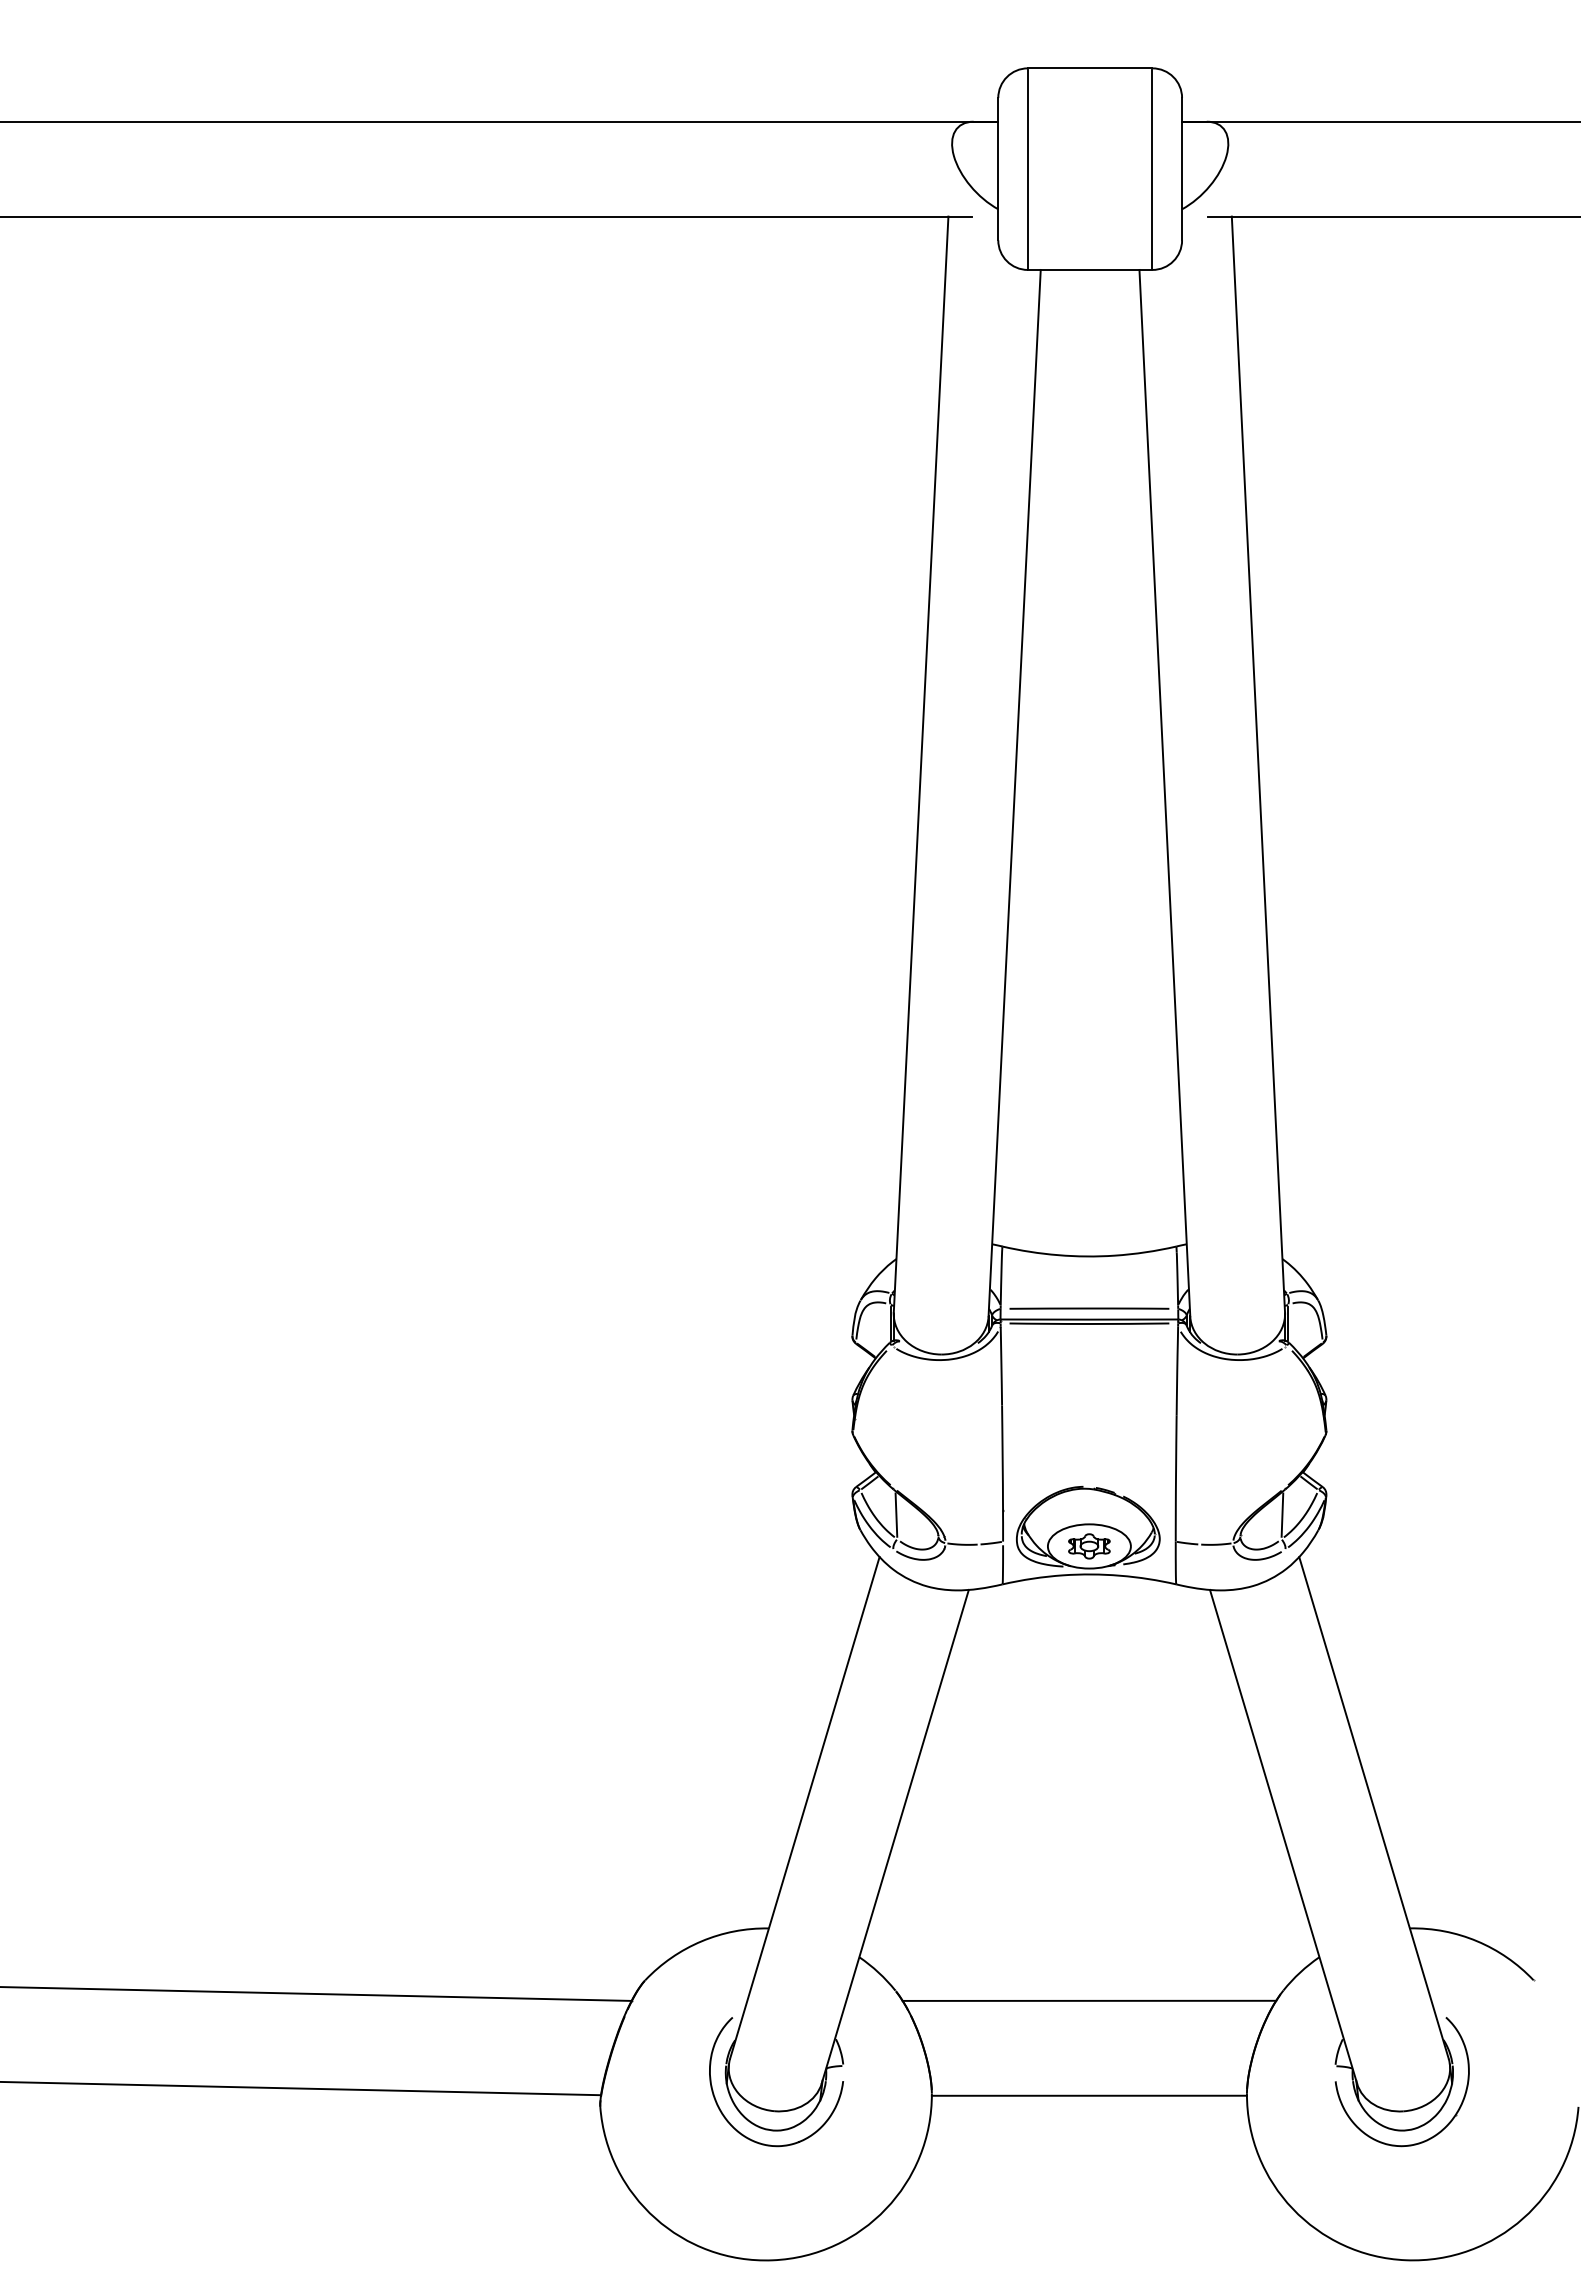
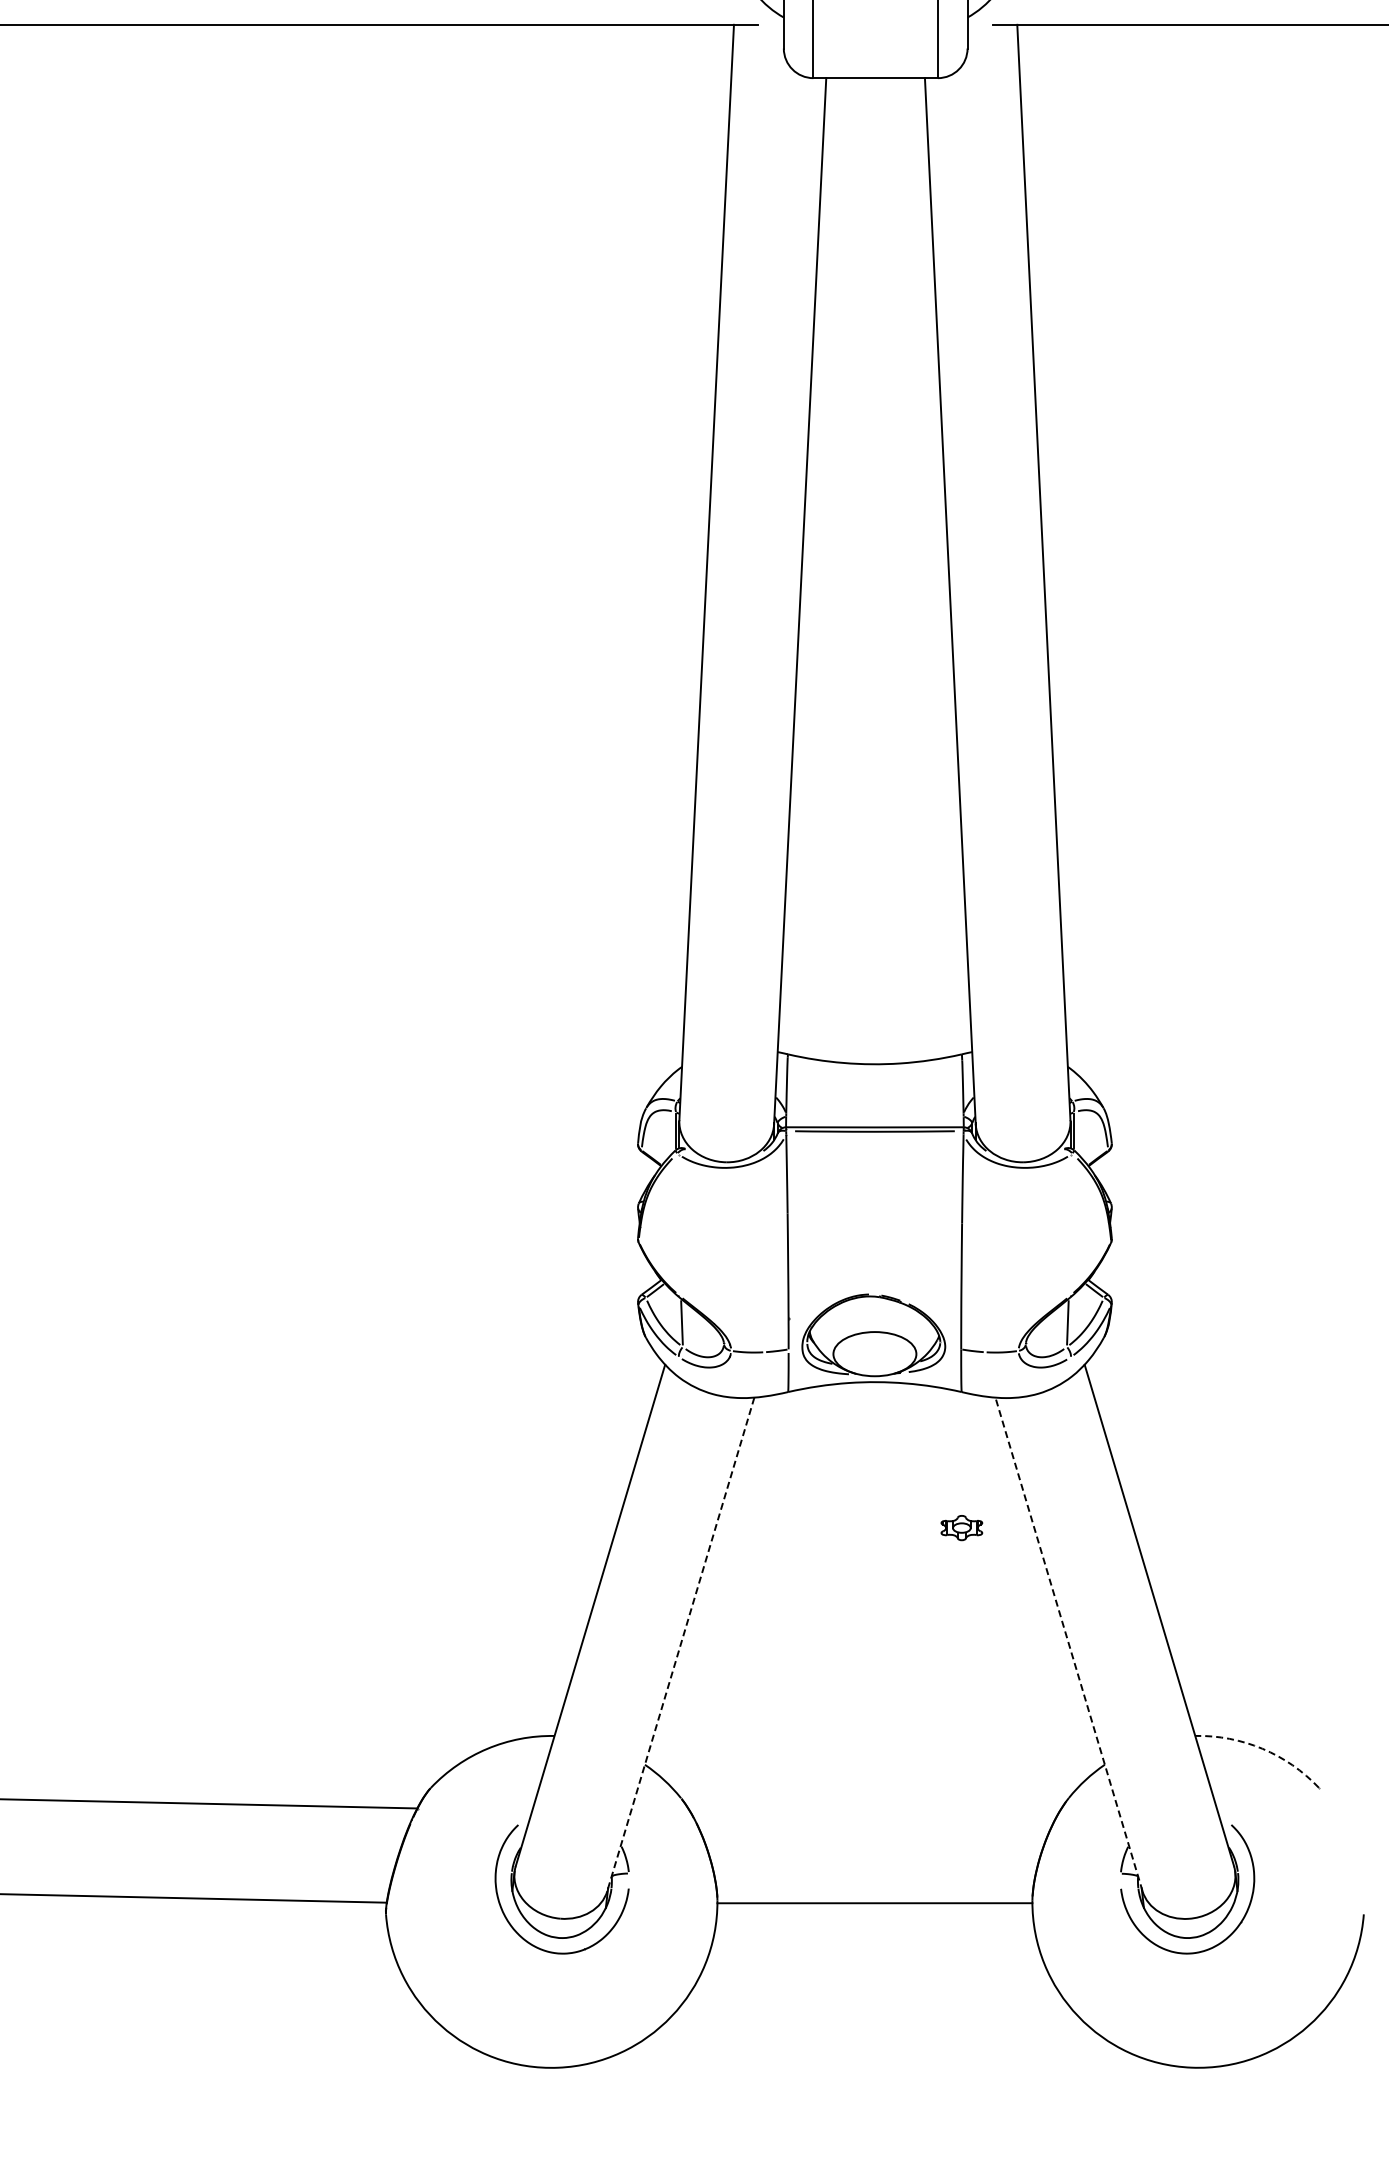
line: (1089, 1308) -> (875, 1116), removed
part: (1089, 1546) -> (961, 1528), moved
line: (895, 1836) -> (681, 1644), solid -> dashed
line: (1283, 1836) -> (1068, 1644), solid -> dashed
arc: (1477, 1941) -> (1262, 1749), solid -> dashed
line: (1089, 2000) -> (875, 1808), removed

